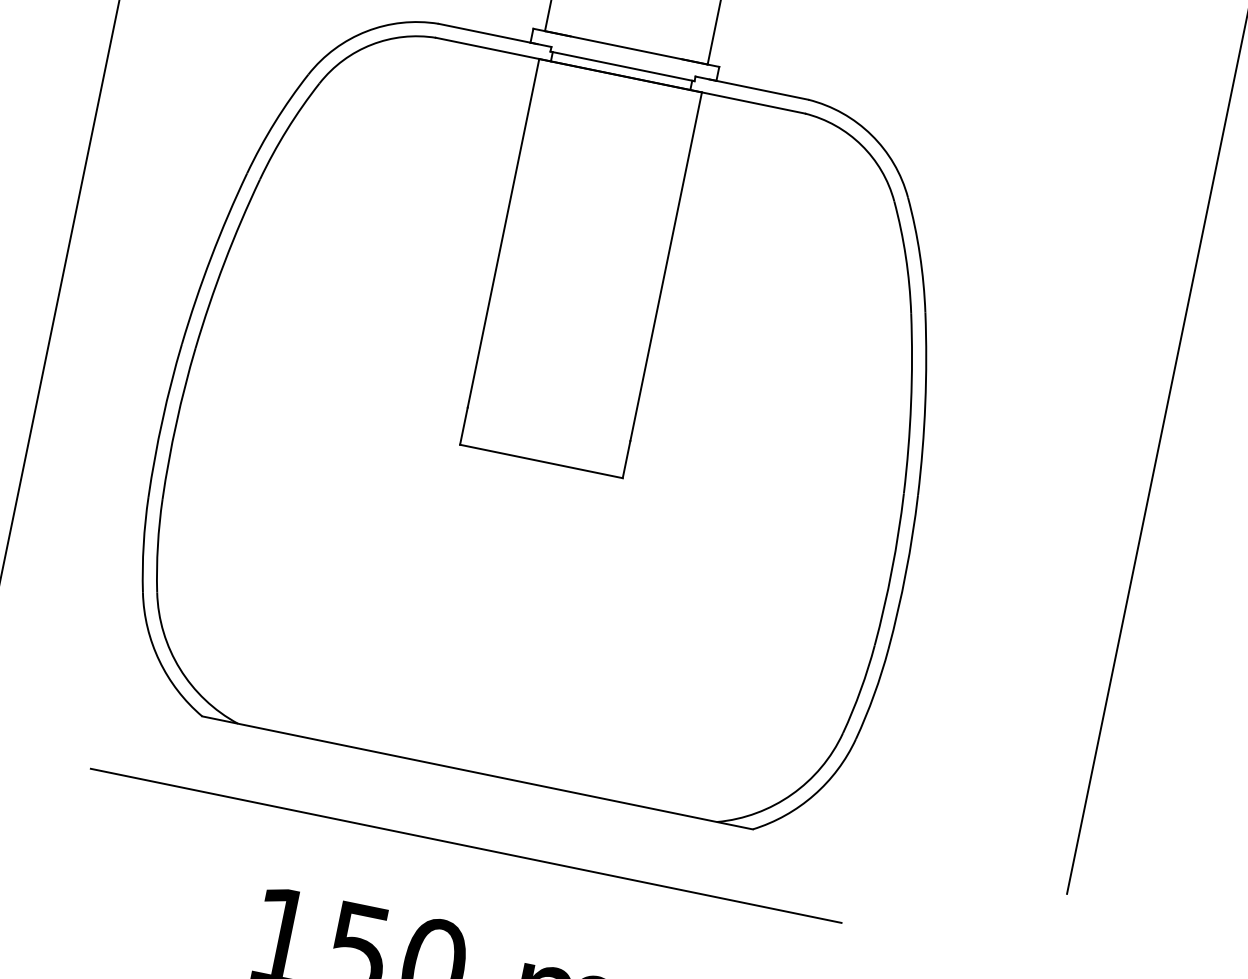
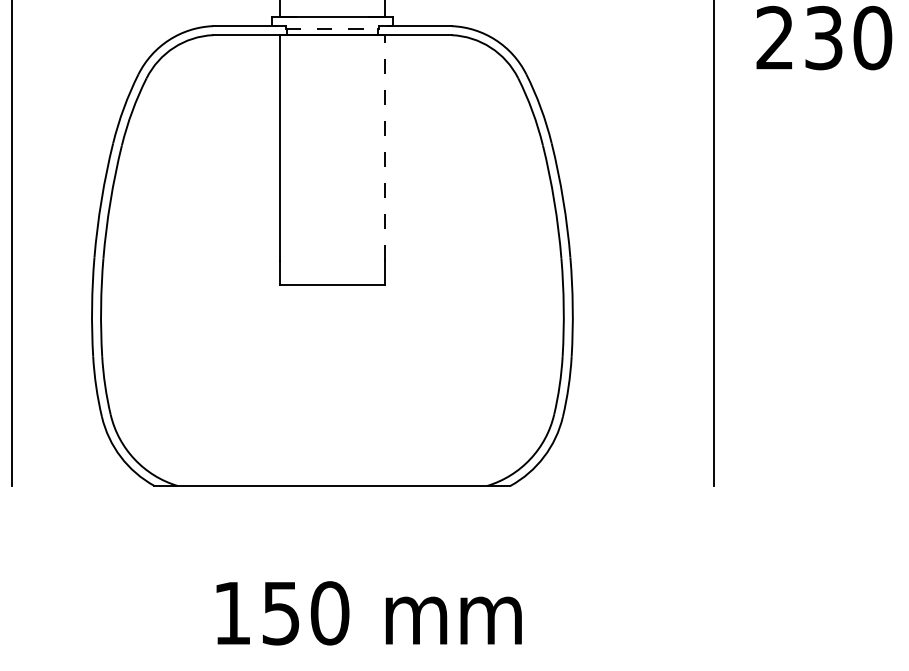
line: (622, 66) -> (332, 29), solid -> dashed
line: (667, 266) -> (385, 147), solid -> dashed
line: (465, 845) -> (334, 532), removed

